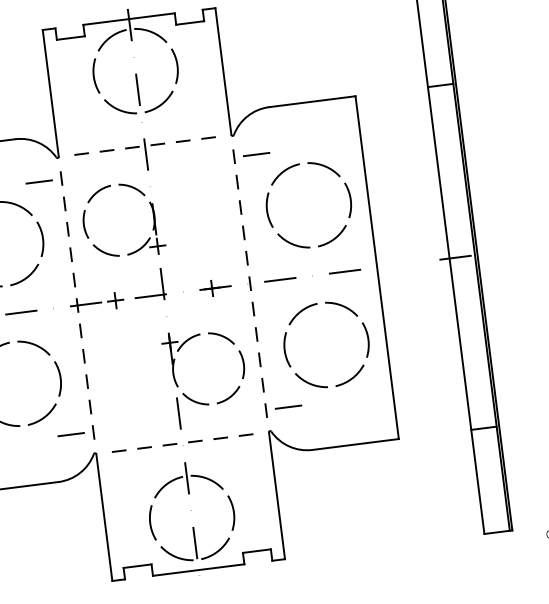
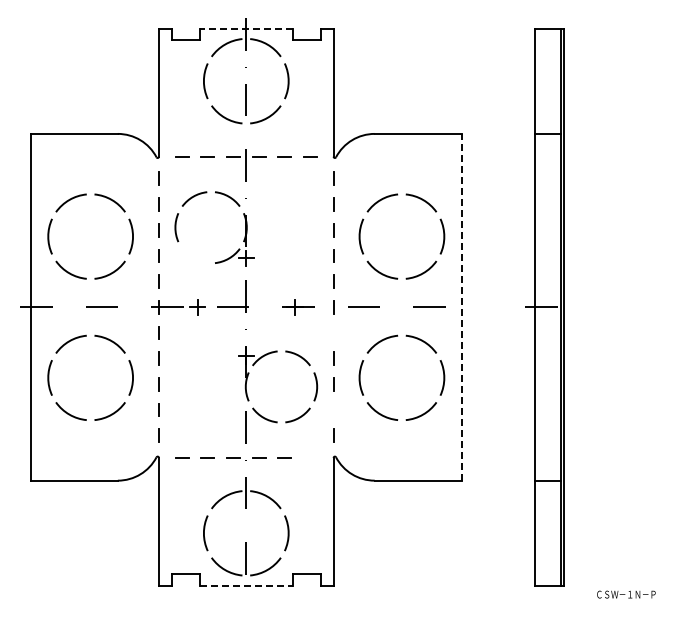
line: (128, 19) -> (245, 28), solid -> dashed
line: (256, 154) -> (356, 179), removed
line: (39, 181) -> (136, 179), removed
arc: (105, 251) -> (193, 257), removed
line: (377, 266) -> (462, 306), solid -> dashed
line: (253, 308) -> (333, 332), removed
line: (262, 384) -> (333, 409), removed
line: (288, 407) -> (356, 435), removed
line: (71, 435) -> (136, 435), removed
line: (246, 435) -> (310, 457), removed
line: (198, 569) -> (246, 585), solid -> dashed

